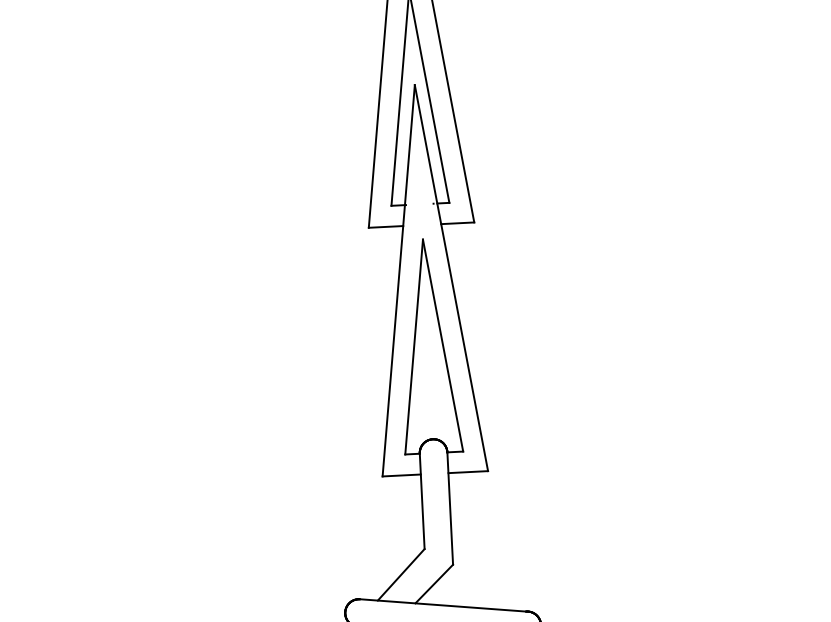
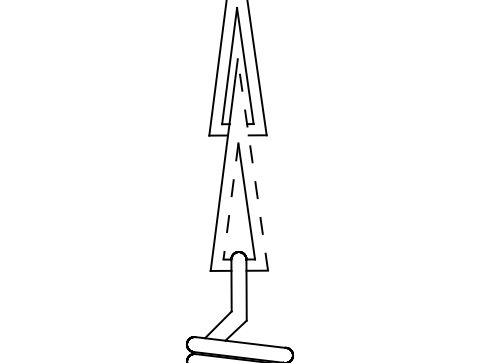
line: (450, 277) -> (252, 164), solid -> dashed
line: (413, 347) -> (230, 201), solid -> dashed

